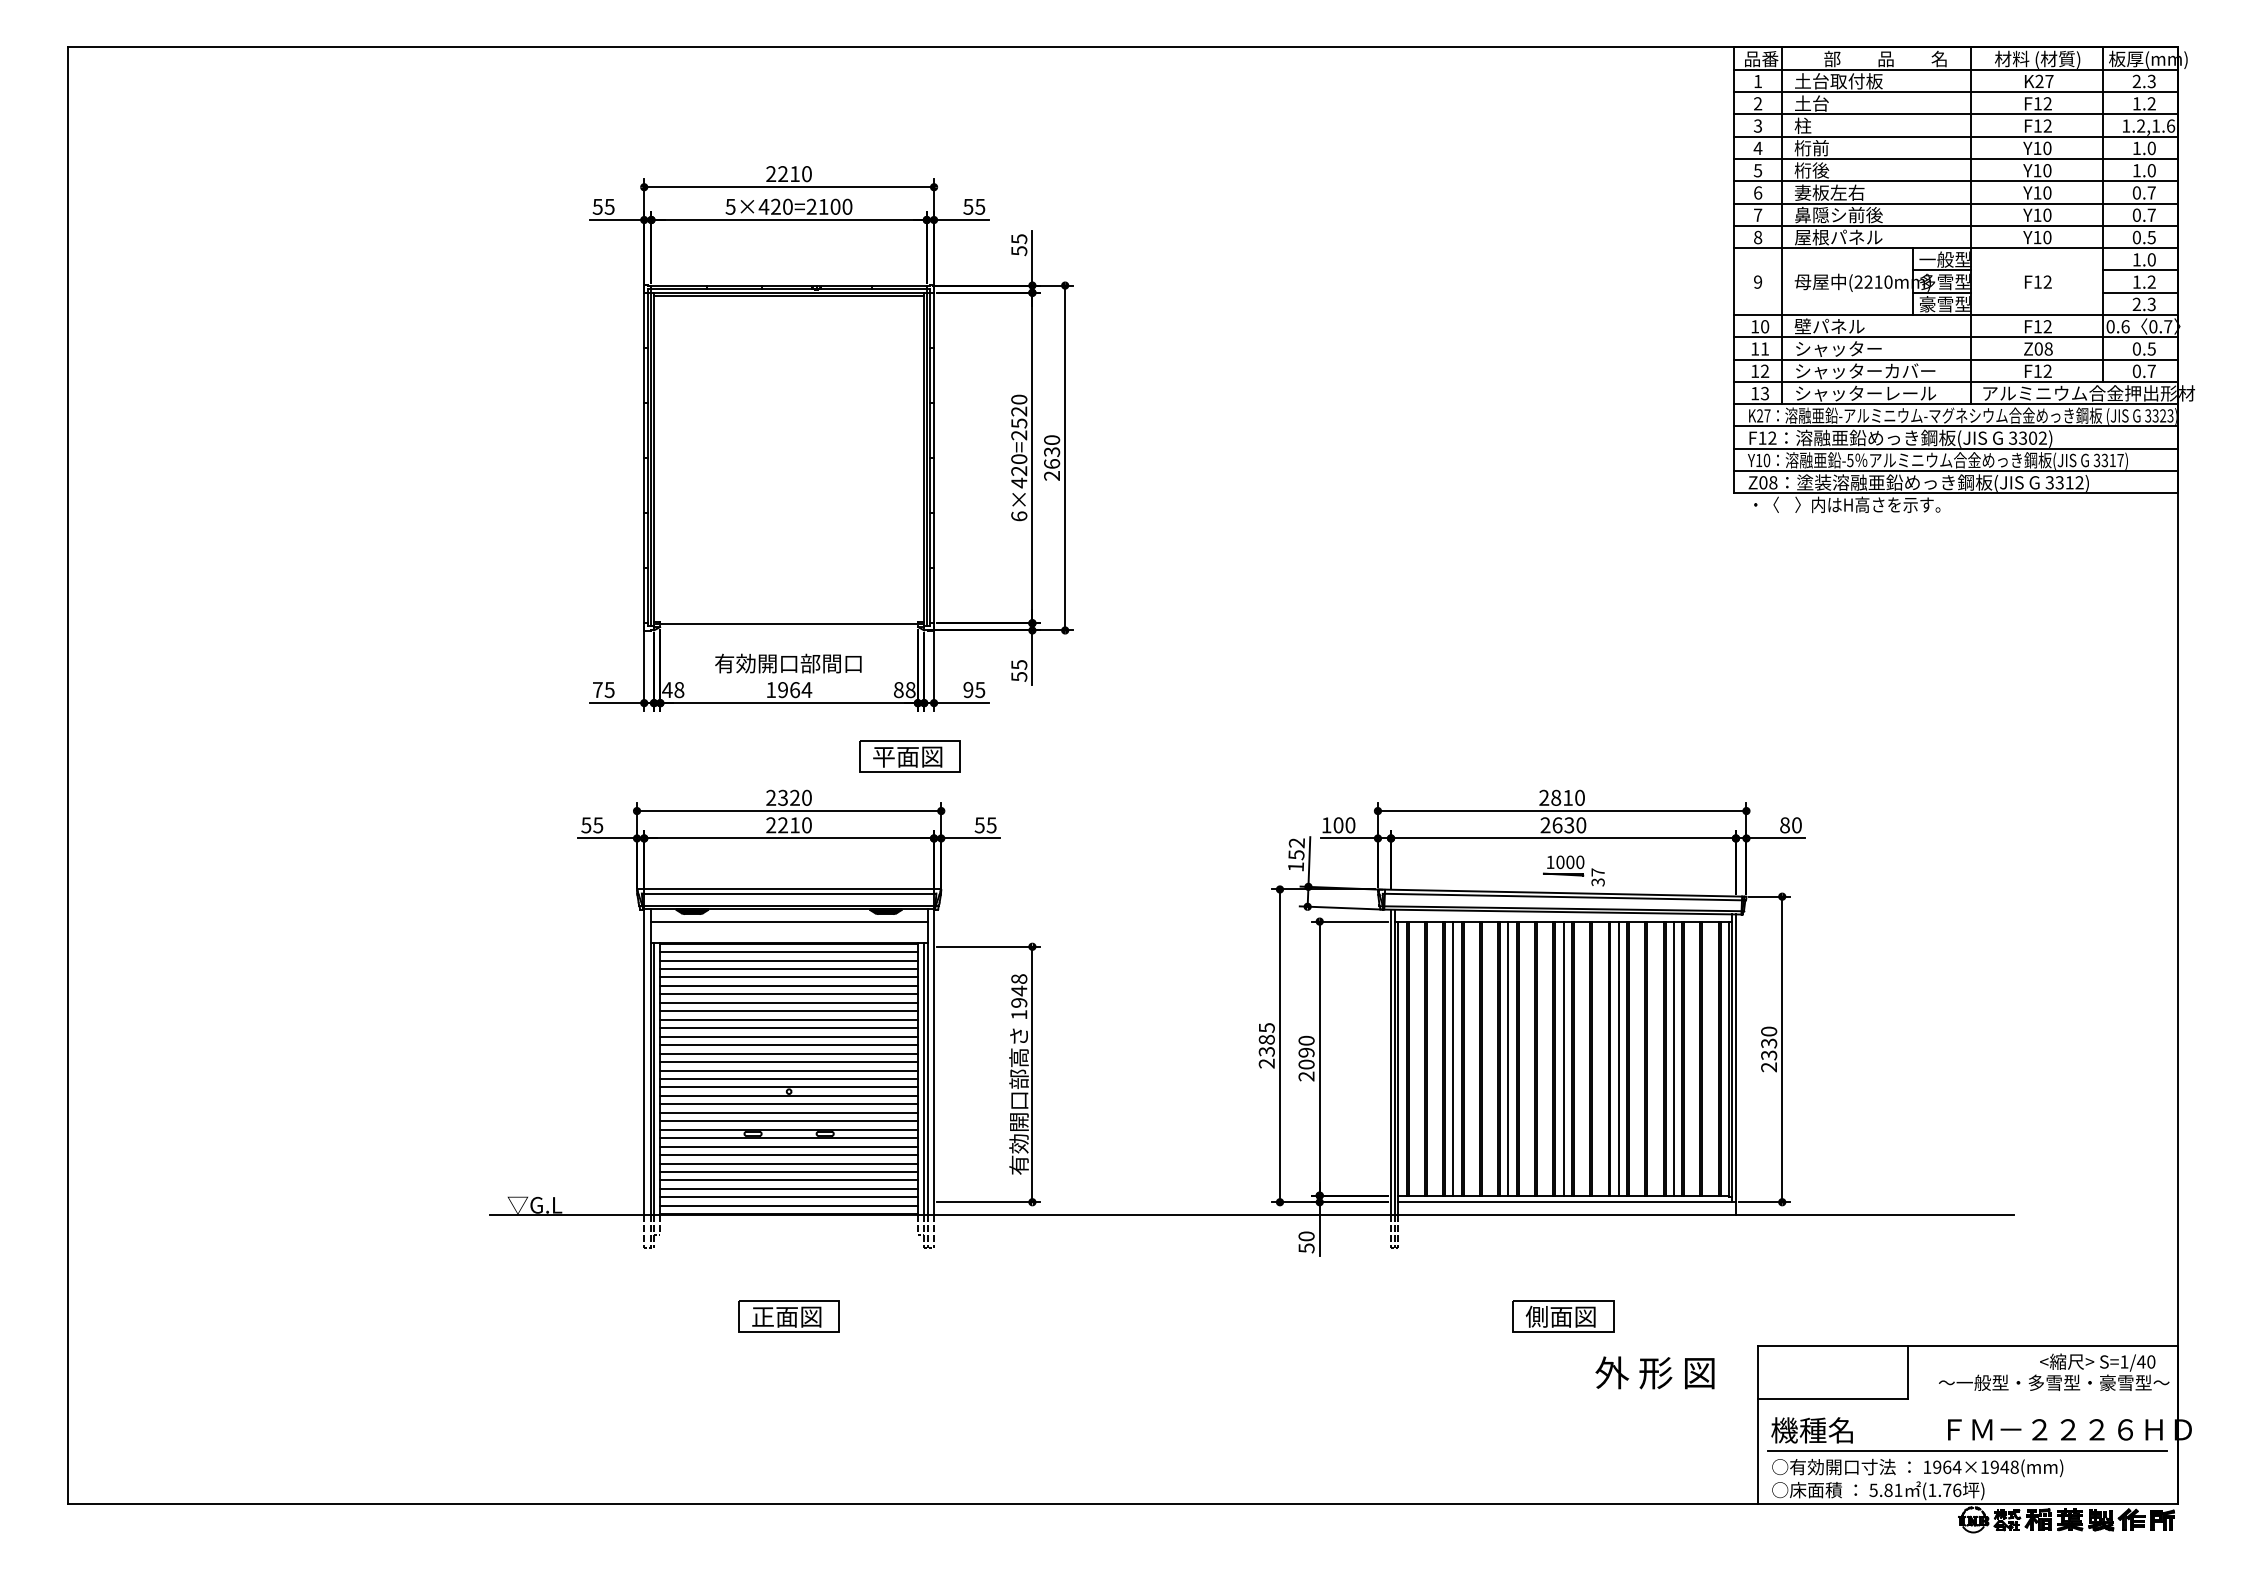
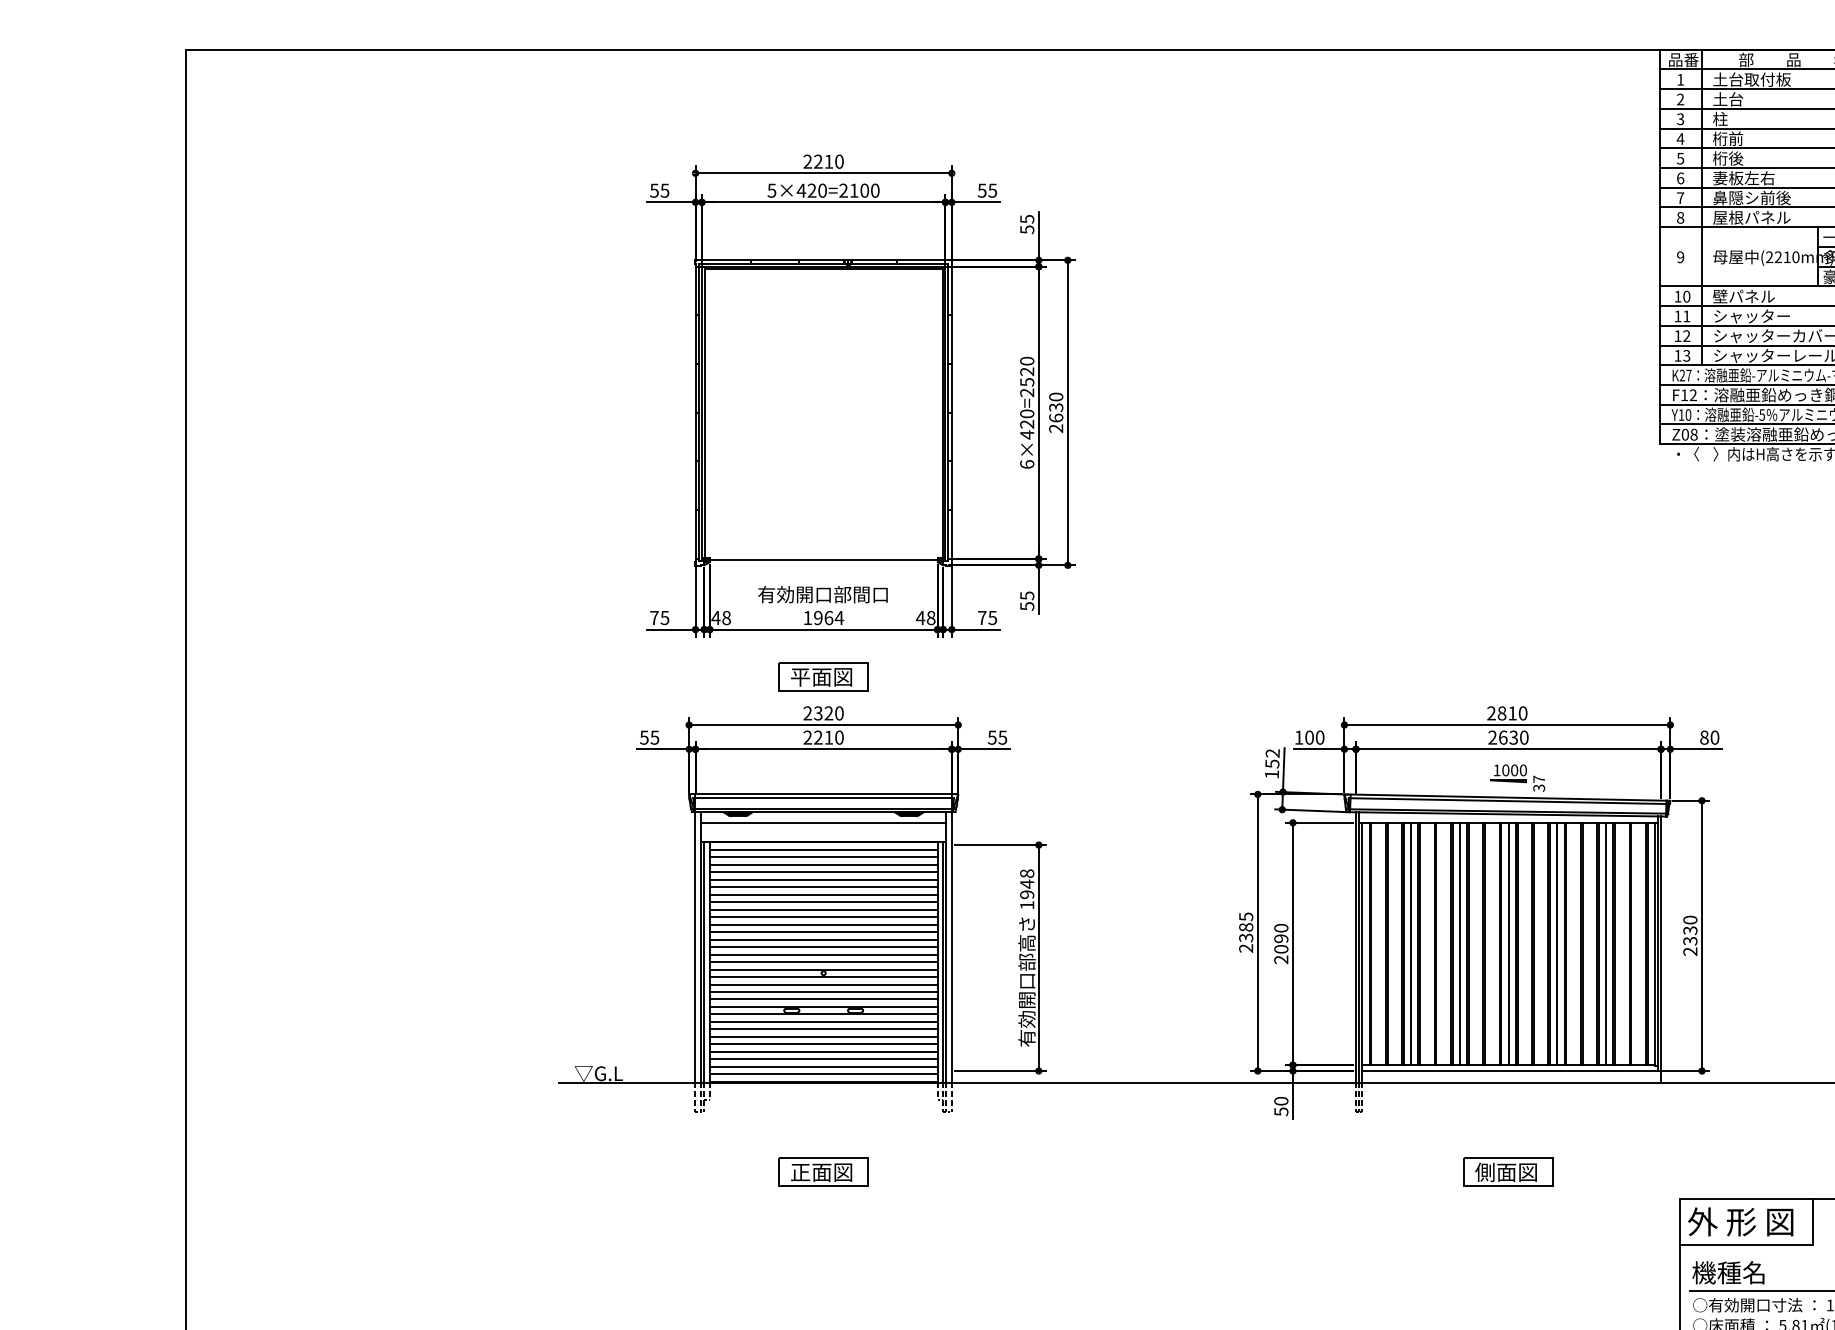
text: (968, 689) -> (982, 617), 95 -> 75
text: (898, 690) -> (920, 618), 88 -> 48
part: (909, 756) -> (823, 676), moved
text: (1654, 1372) -> (1740, 1221), moved

